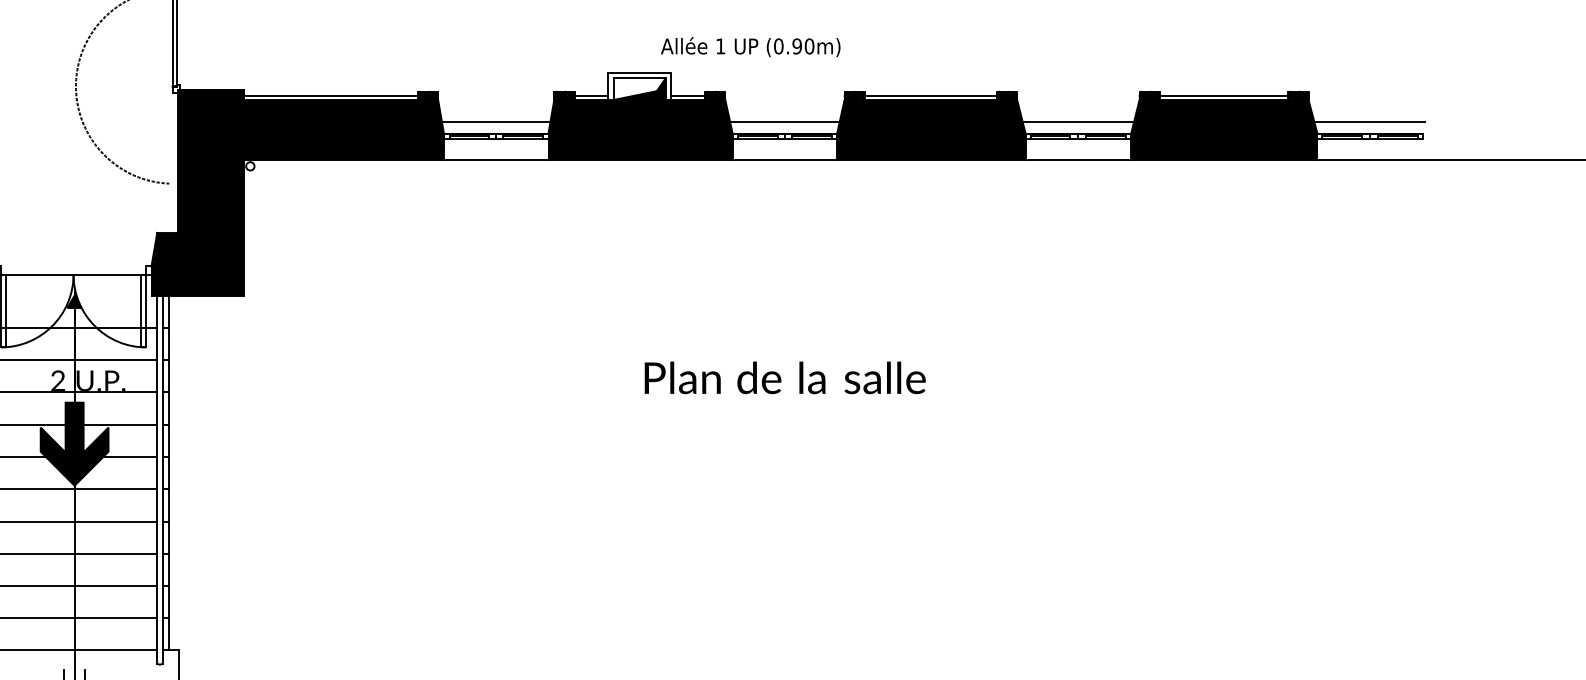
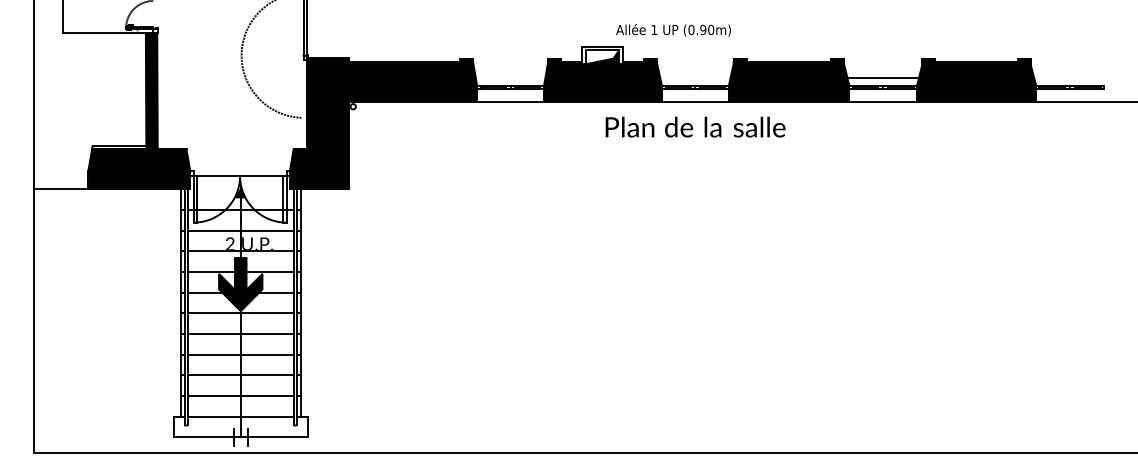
line: (496, 122) -> (510, 78), removed
line: (785, 122) -> (695, 78), removed
line: (1369, 122) -> (1069, 78), removed
text: (785, 376) -> (695, 126), moved

